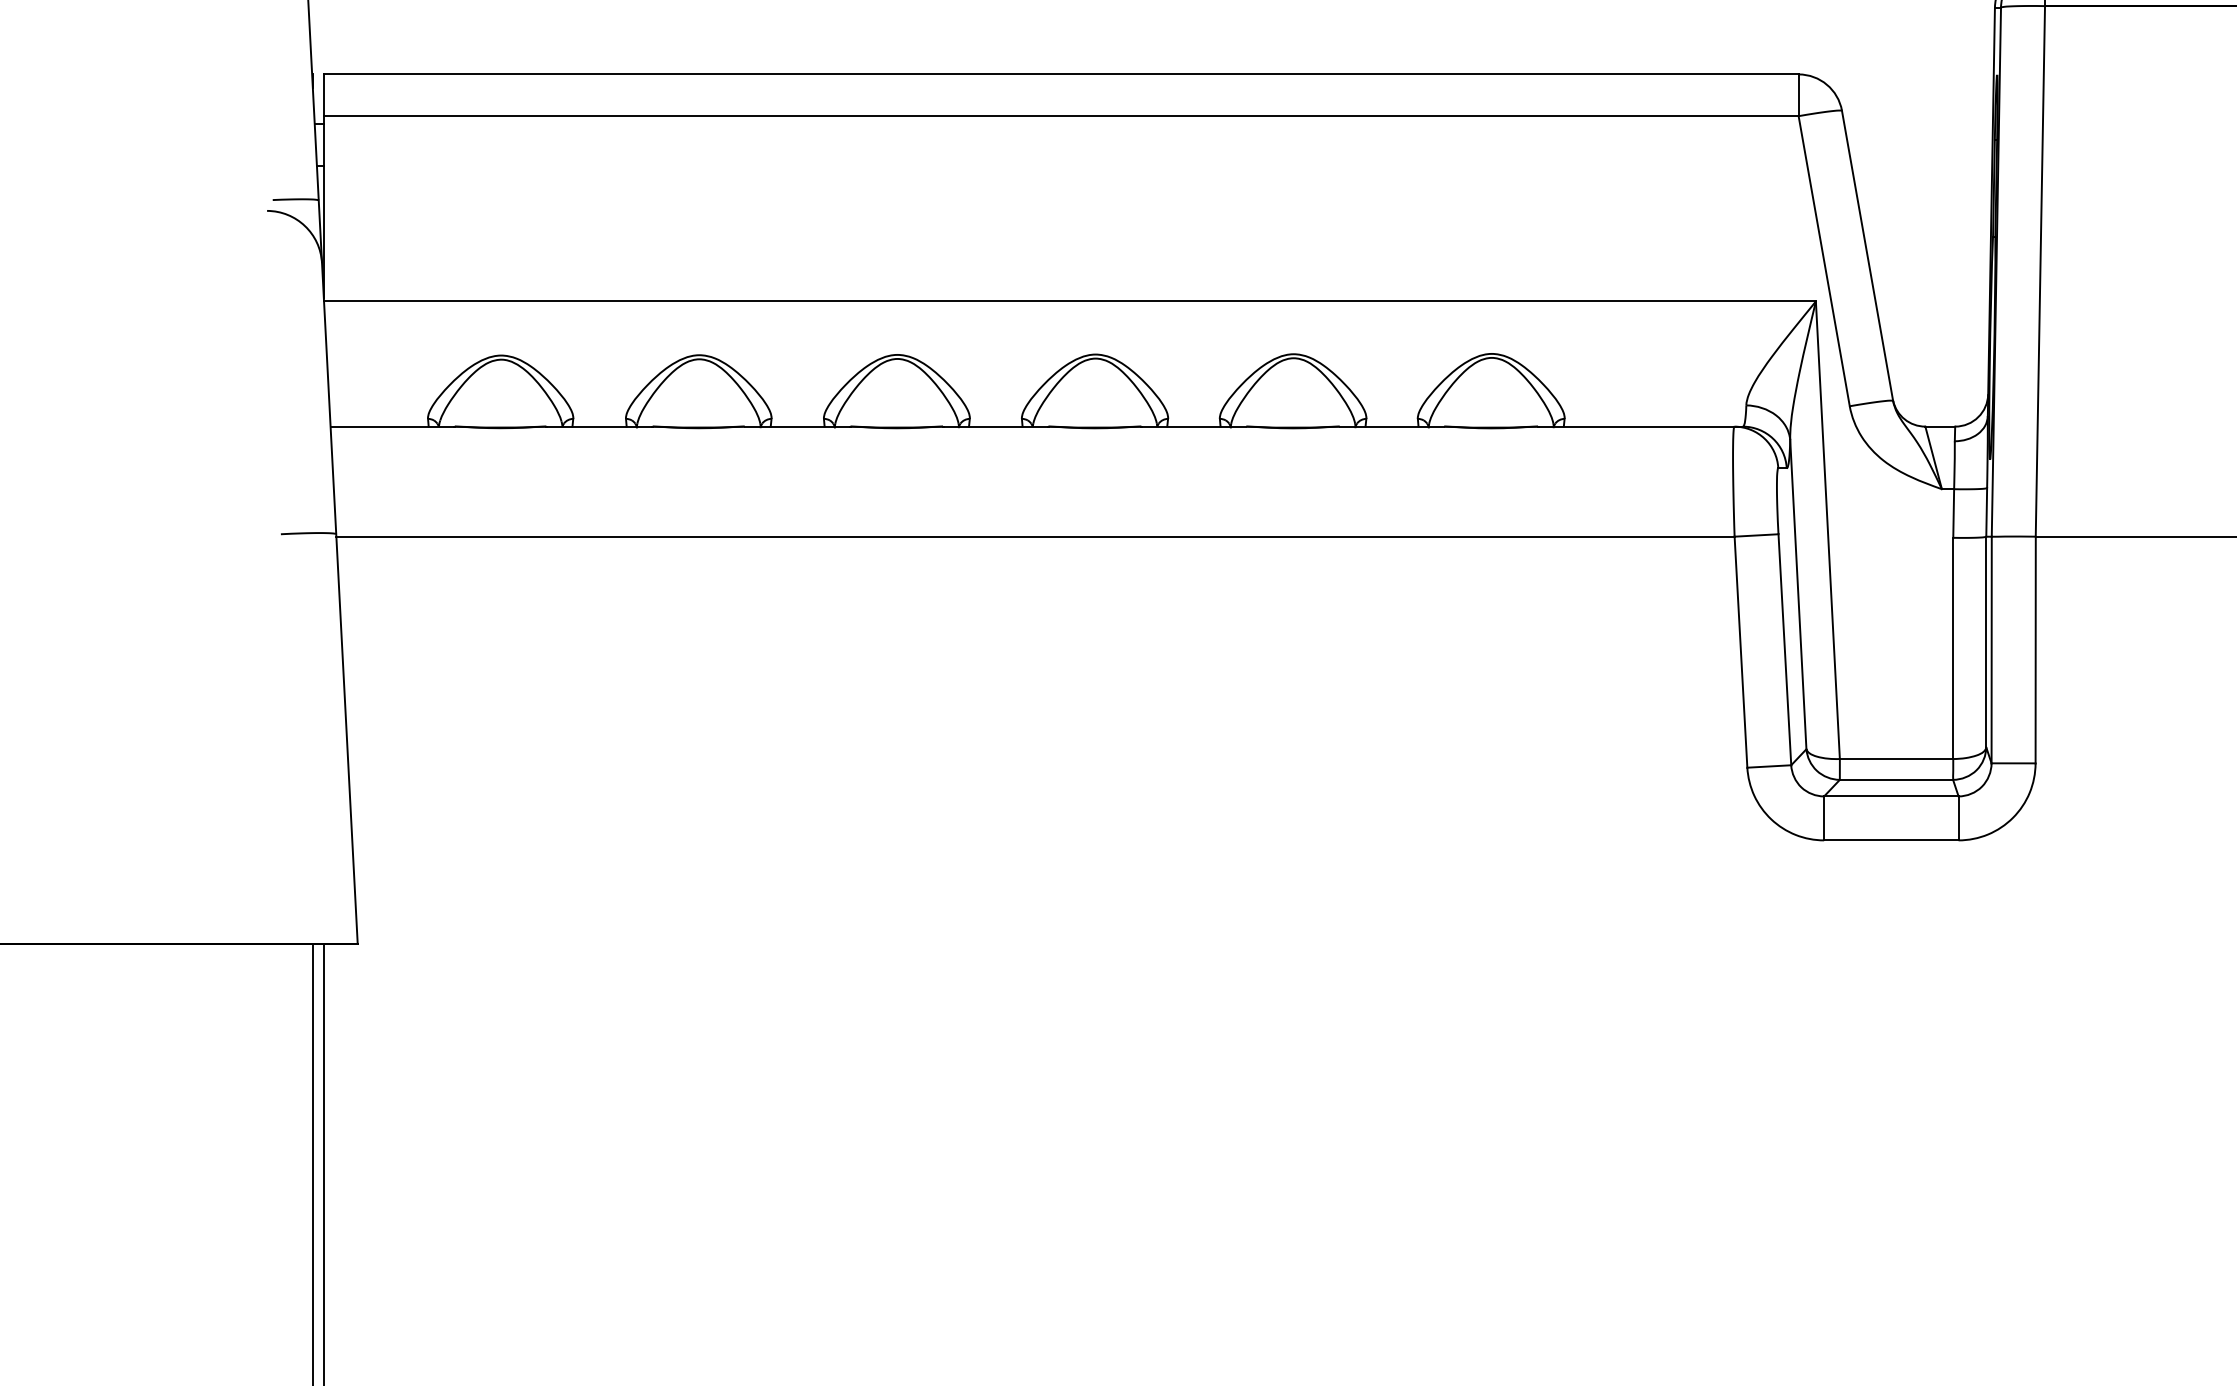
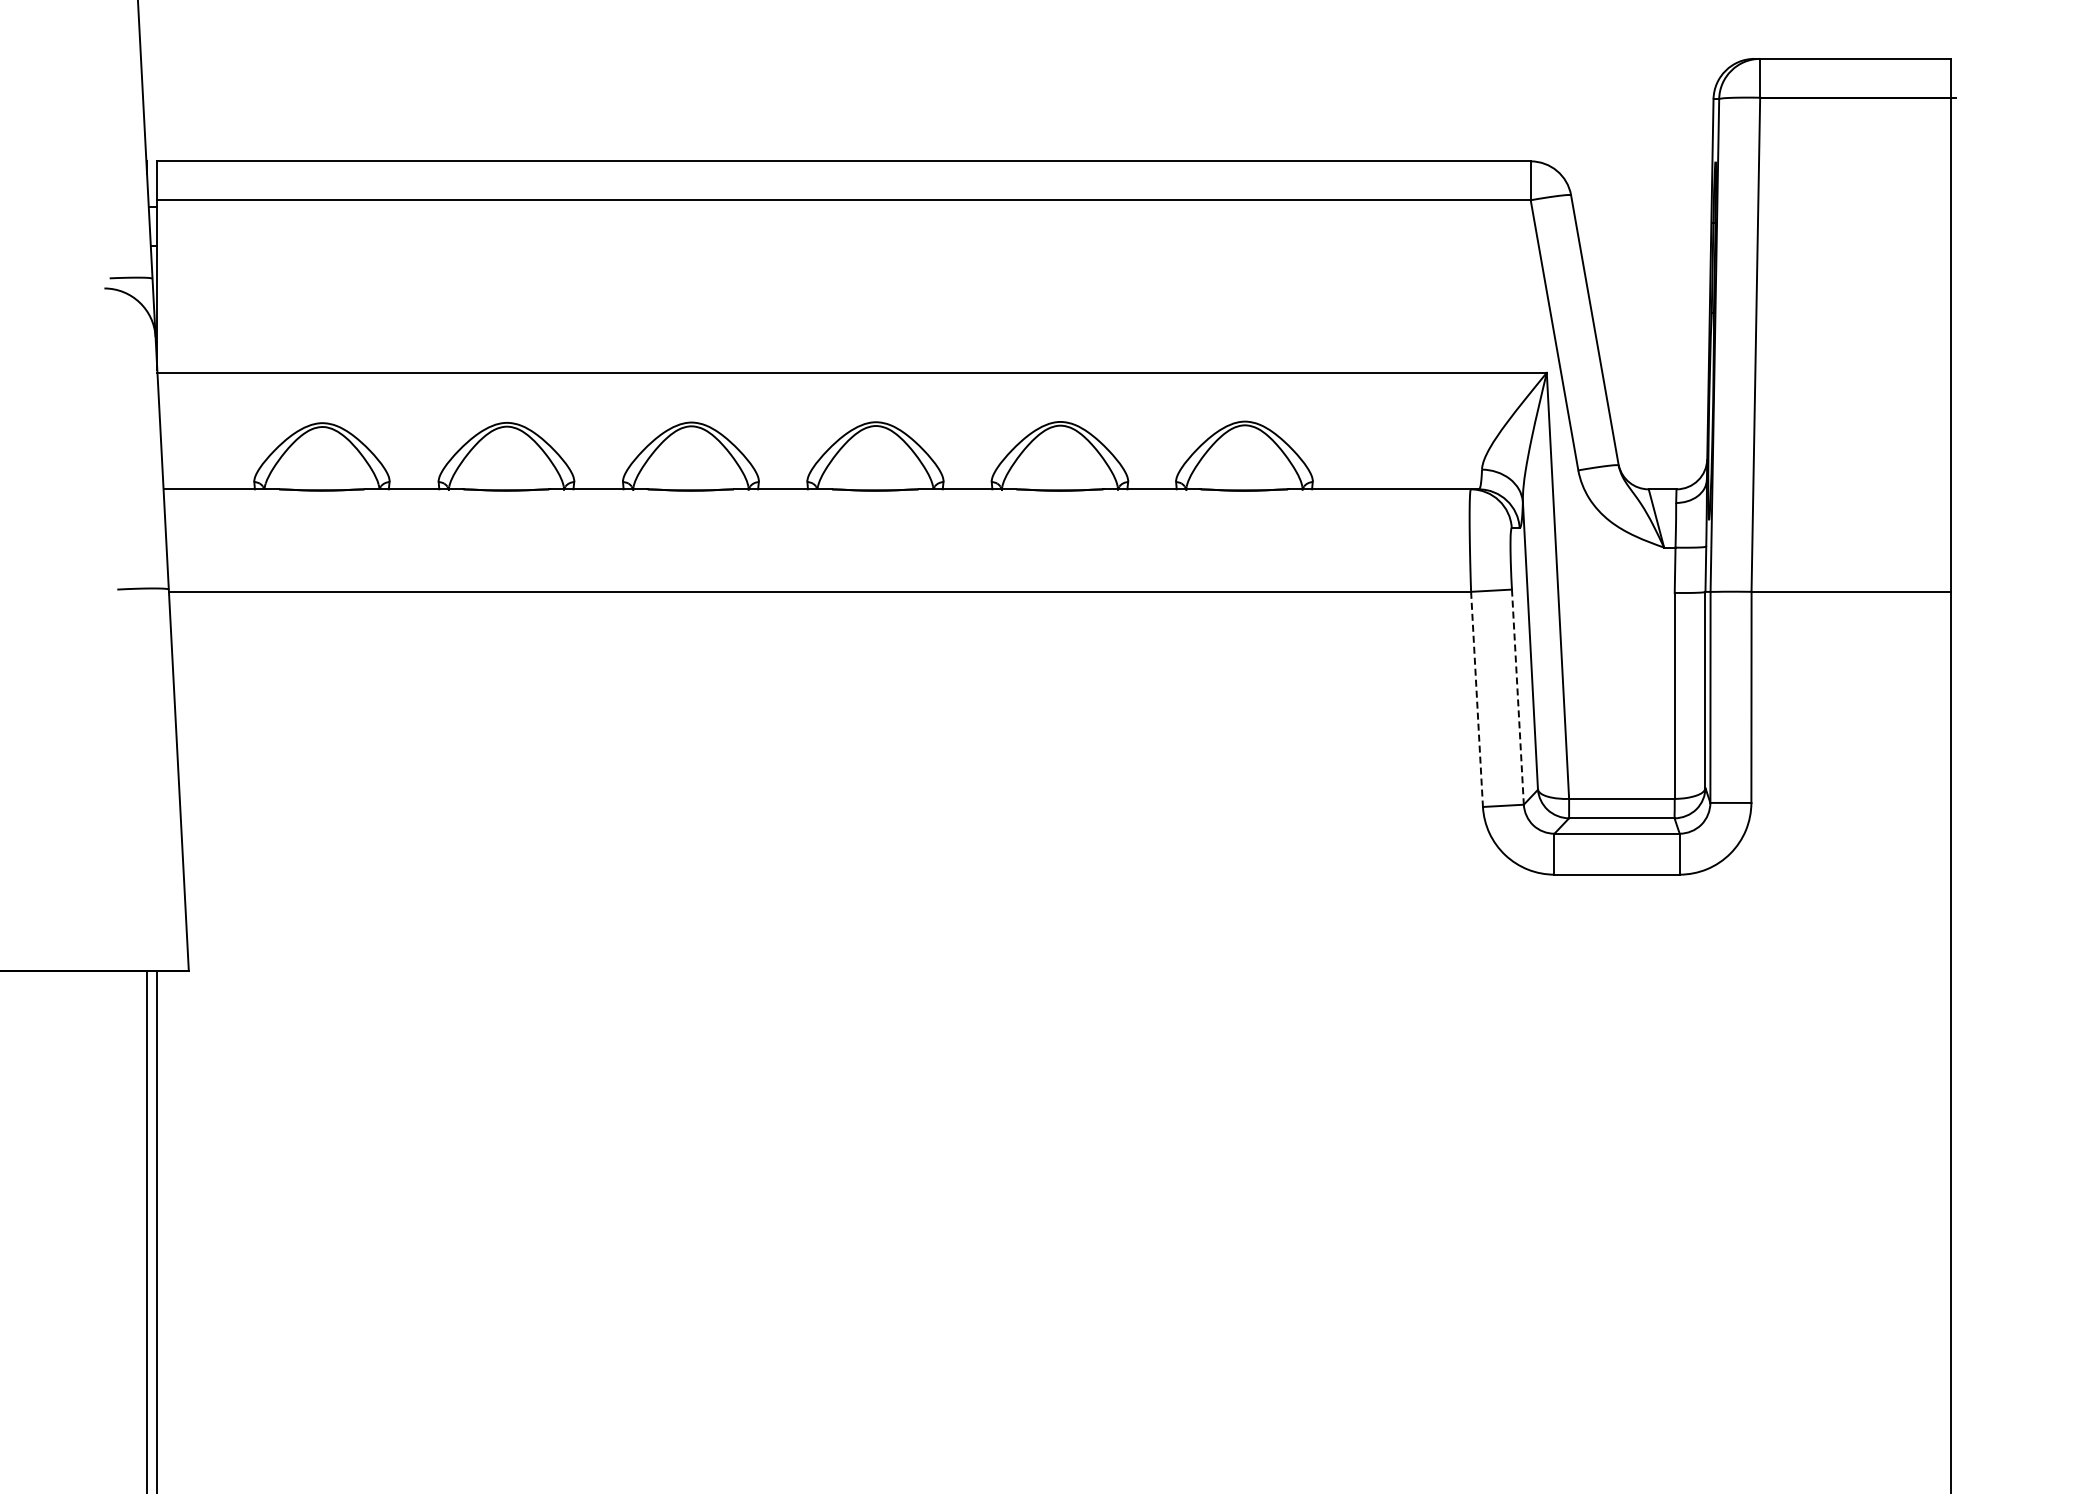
line: (1784, 650) -> (1517, 697), solid -> dashed
line: (1741, 652) -> (1477, 699), solid -> dashed

